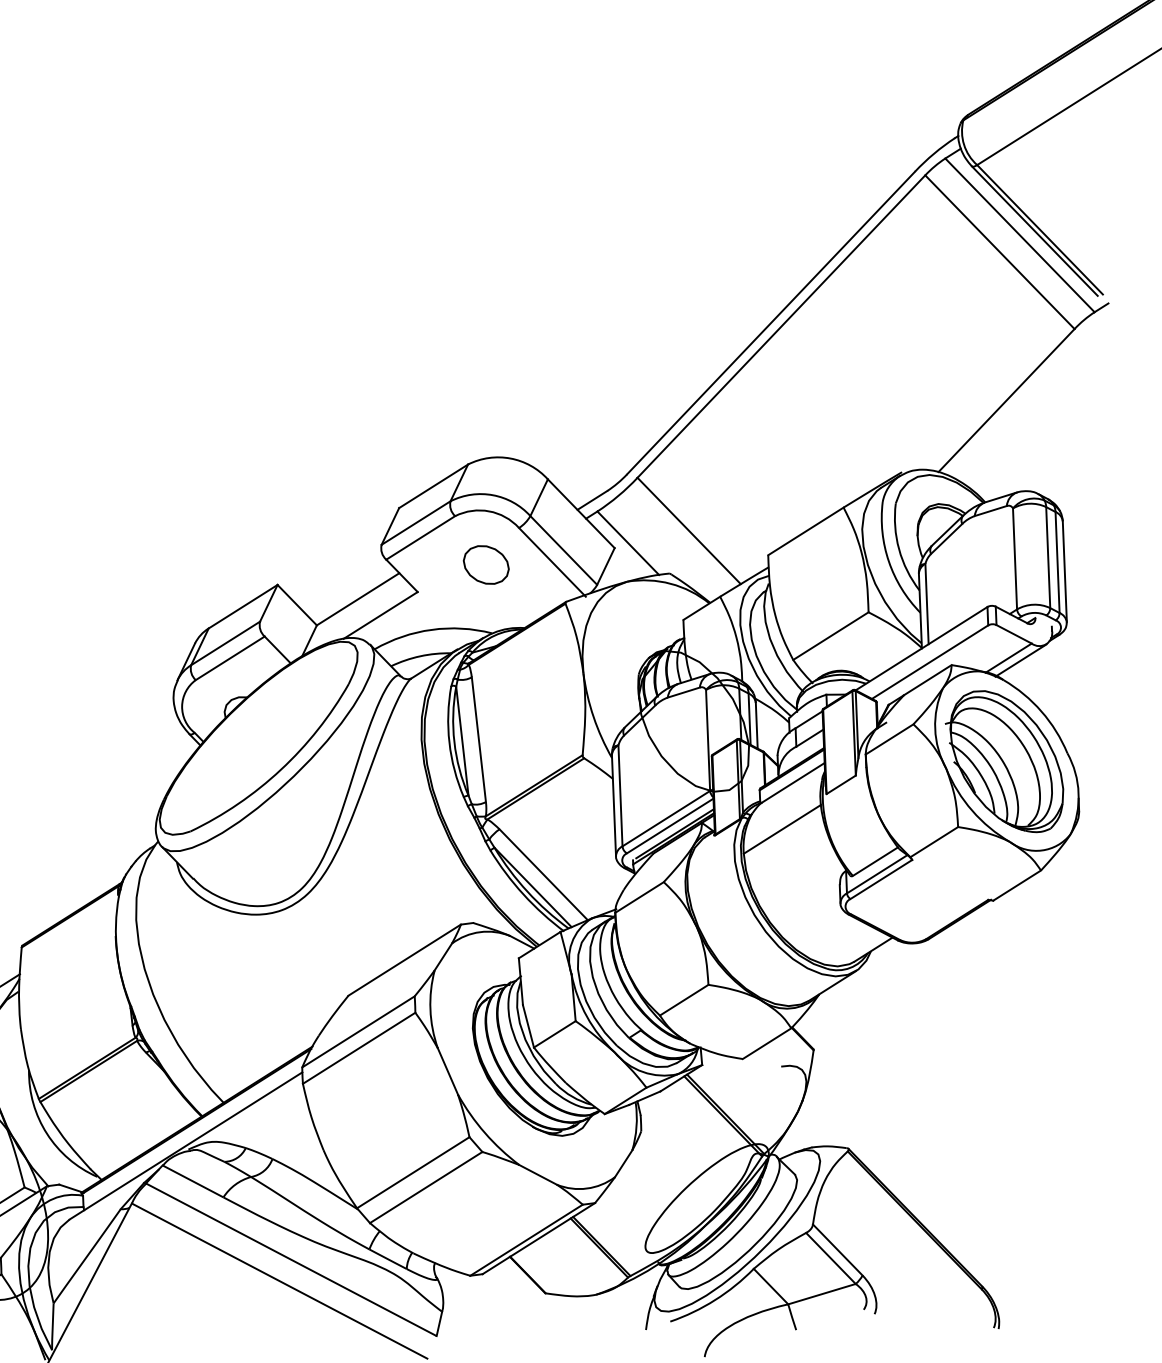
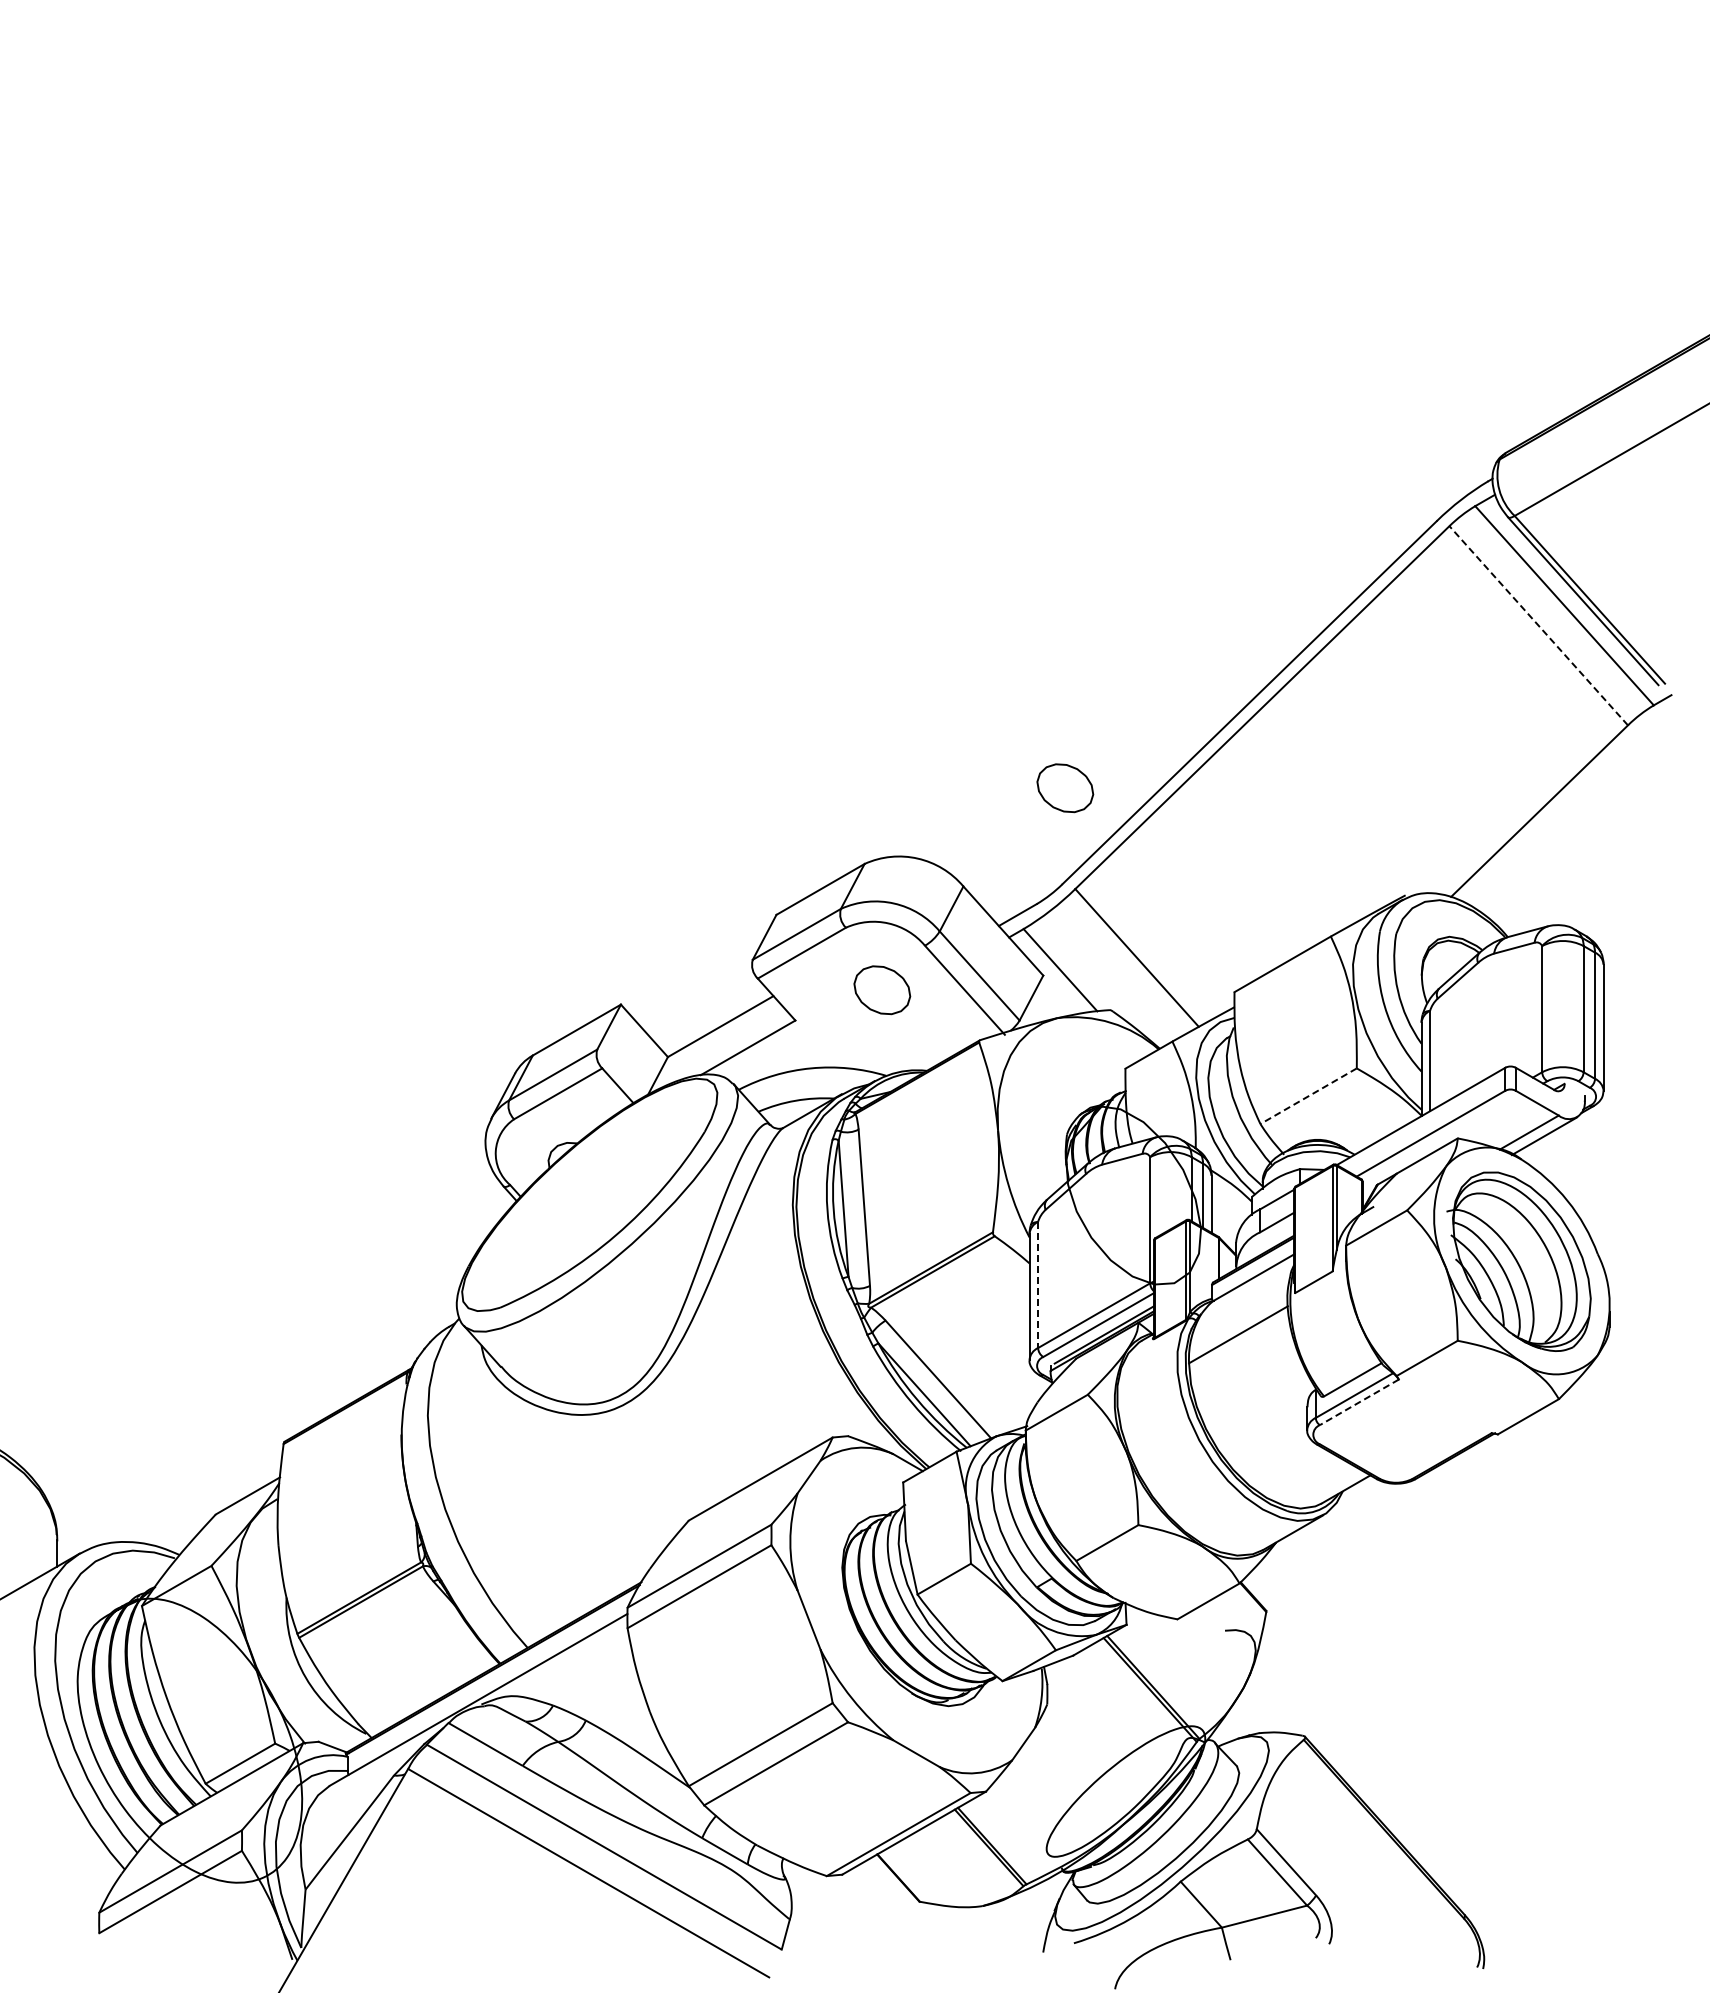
line: (999, 251) -> (1538, 625), solid -> dashed
part: (626, 397) -> (1065, 788), added
line: (830, 636) -> (1308, 1096), solid -> dashed
line: (620, 796) -> (1038, 1285), solid -> dashed
line: (881, 879) -> (1359, 1402), solid -> dashed

